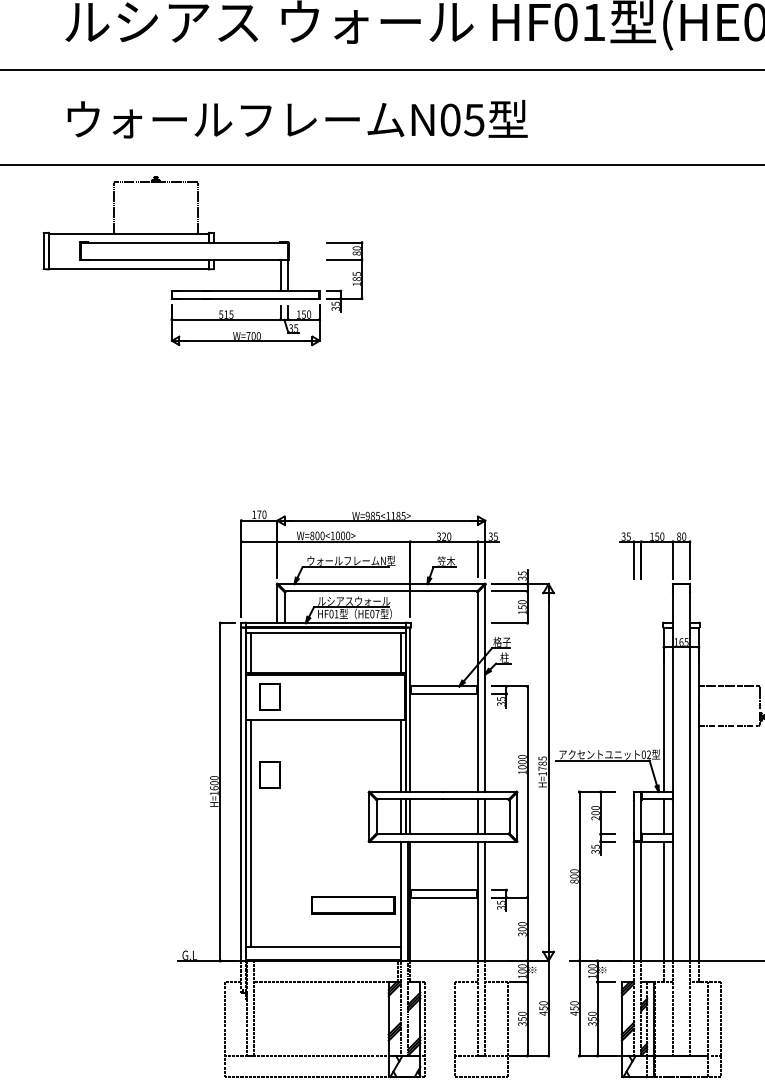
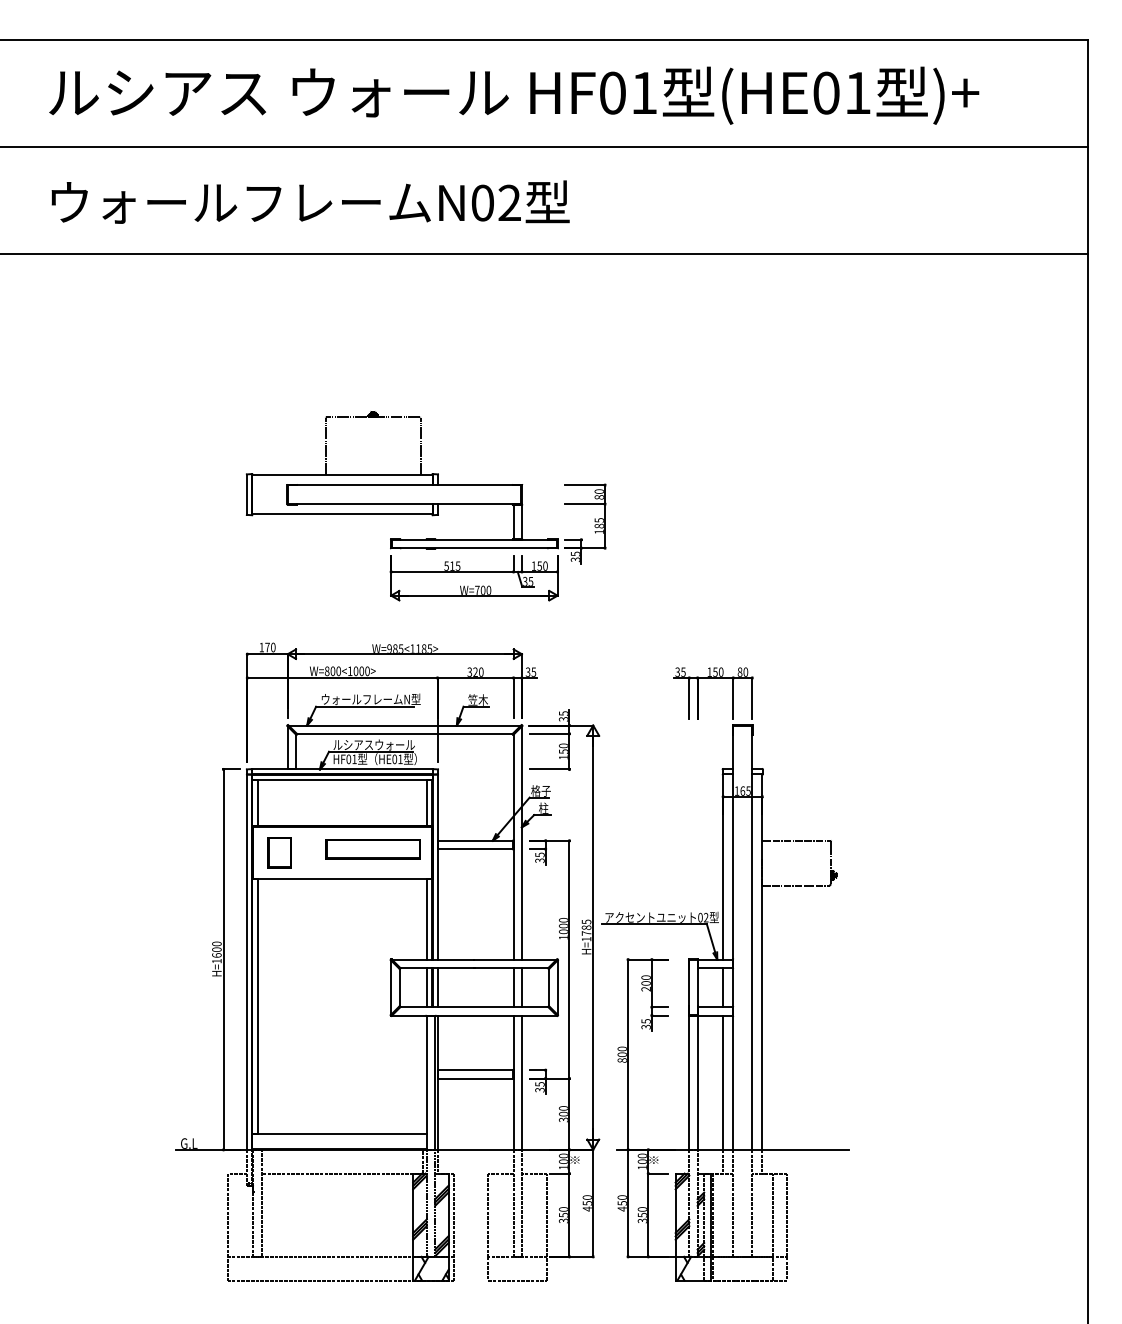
text: (474, 119) -> (509, 202), N05 -> N02
part: (202, 261) -> (425, 506), moved
text: (377, 614) -> (400, 759), HE07 -> HE01
part: (269, 775) -> (279, 940), removed
part: (352, 905) -> (372, 849), moved

